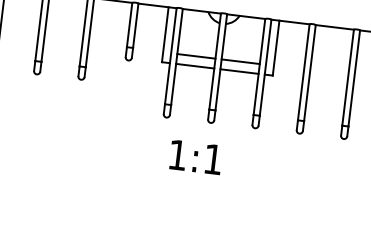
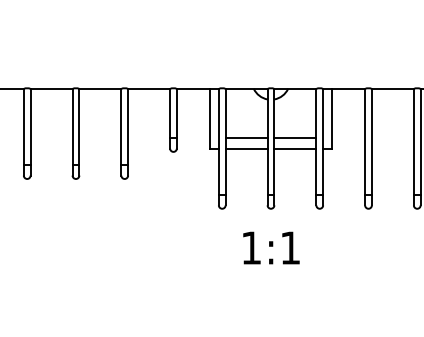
text: (196, 156) -> (271, 247), moved

